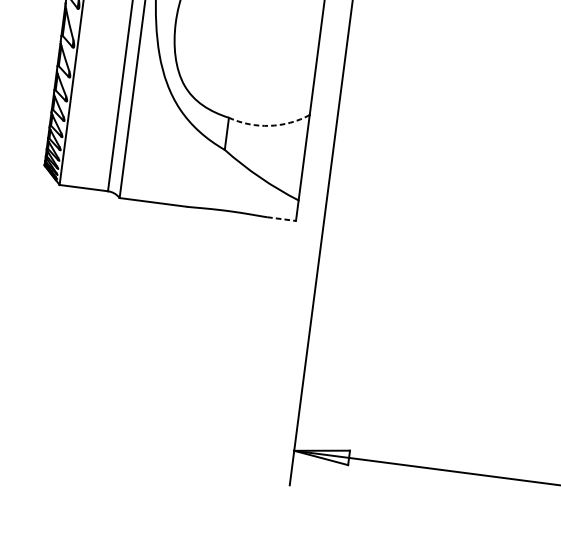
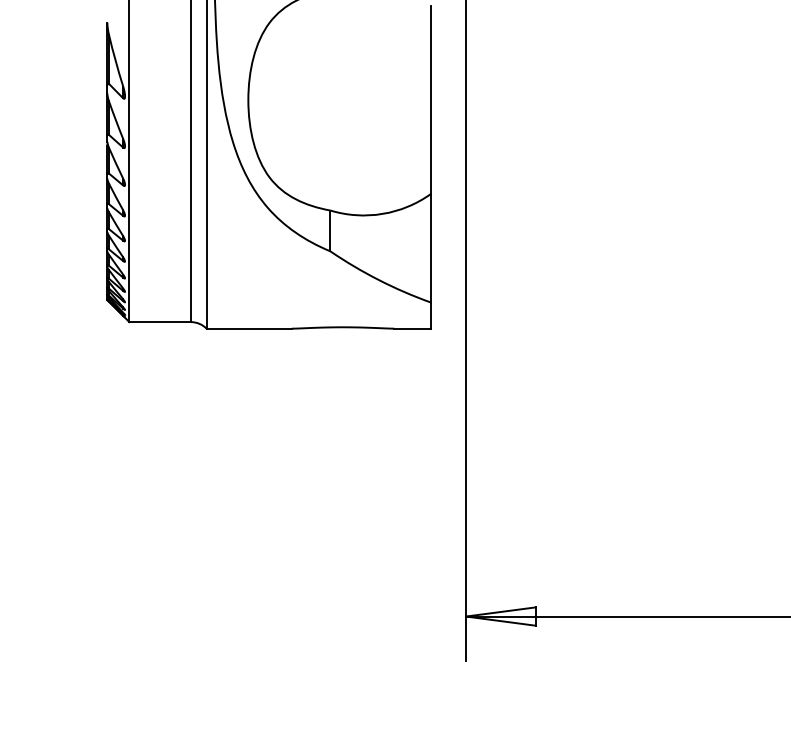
arc: (269, 125) -> (382, 213), dashed -> solid
line: (282, 219) -> (413, 328), dashed -> solid

